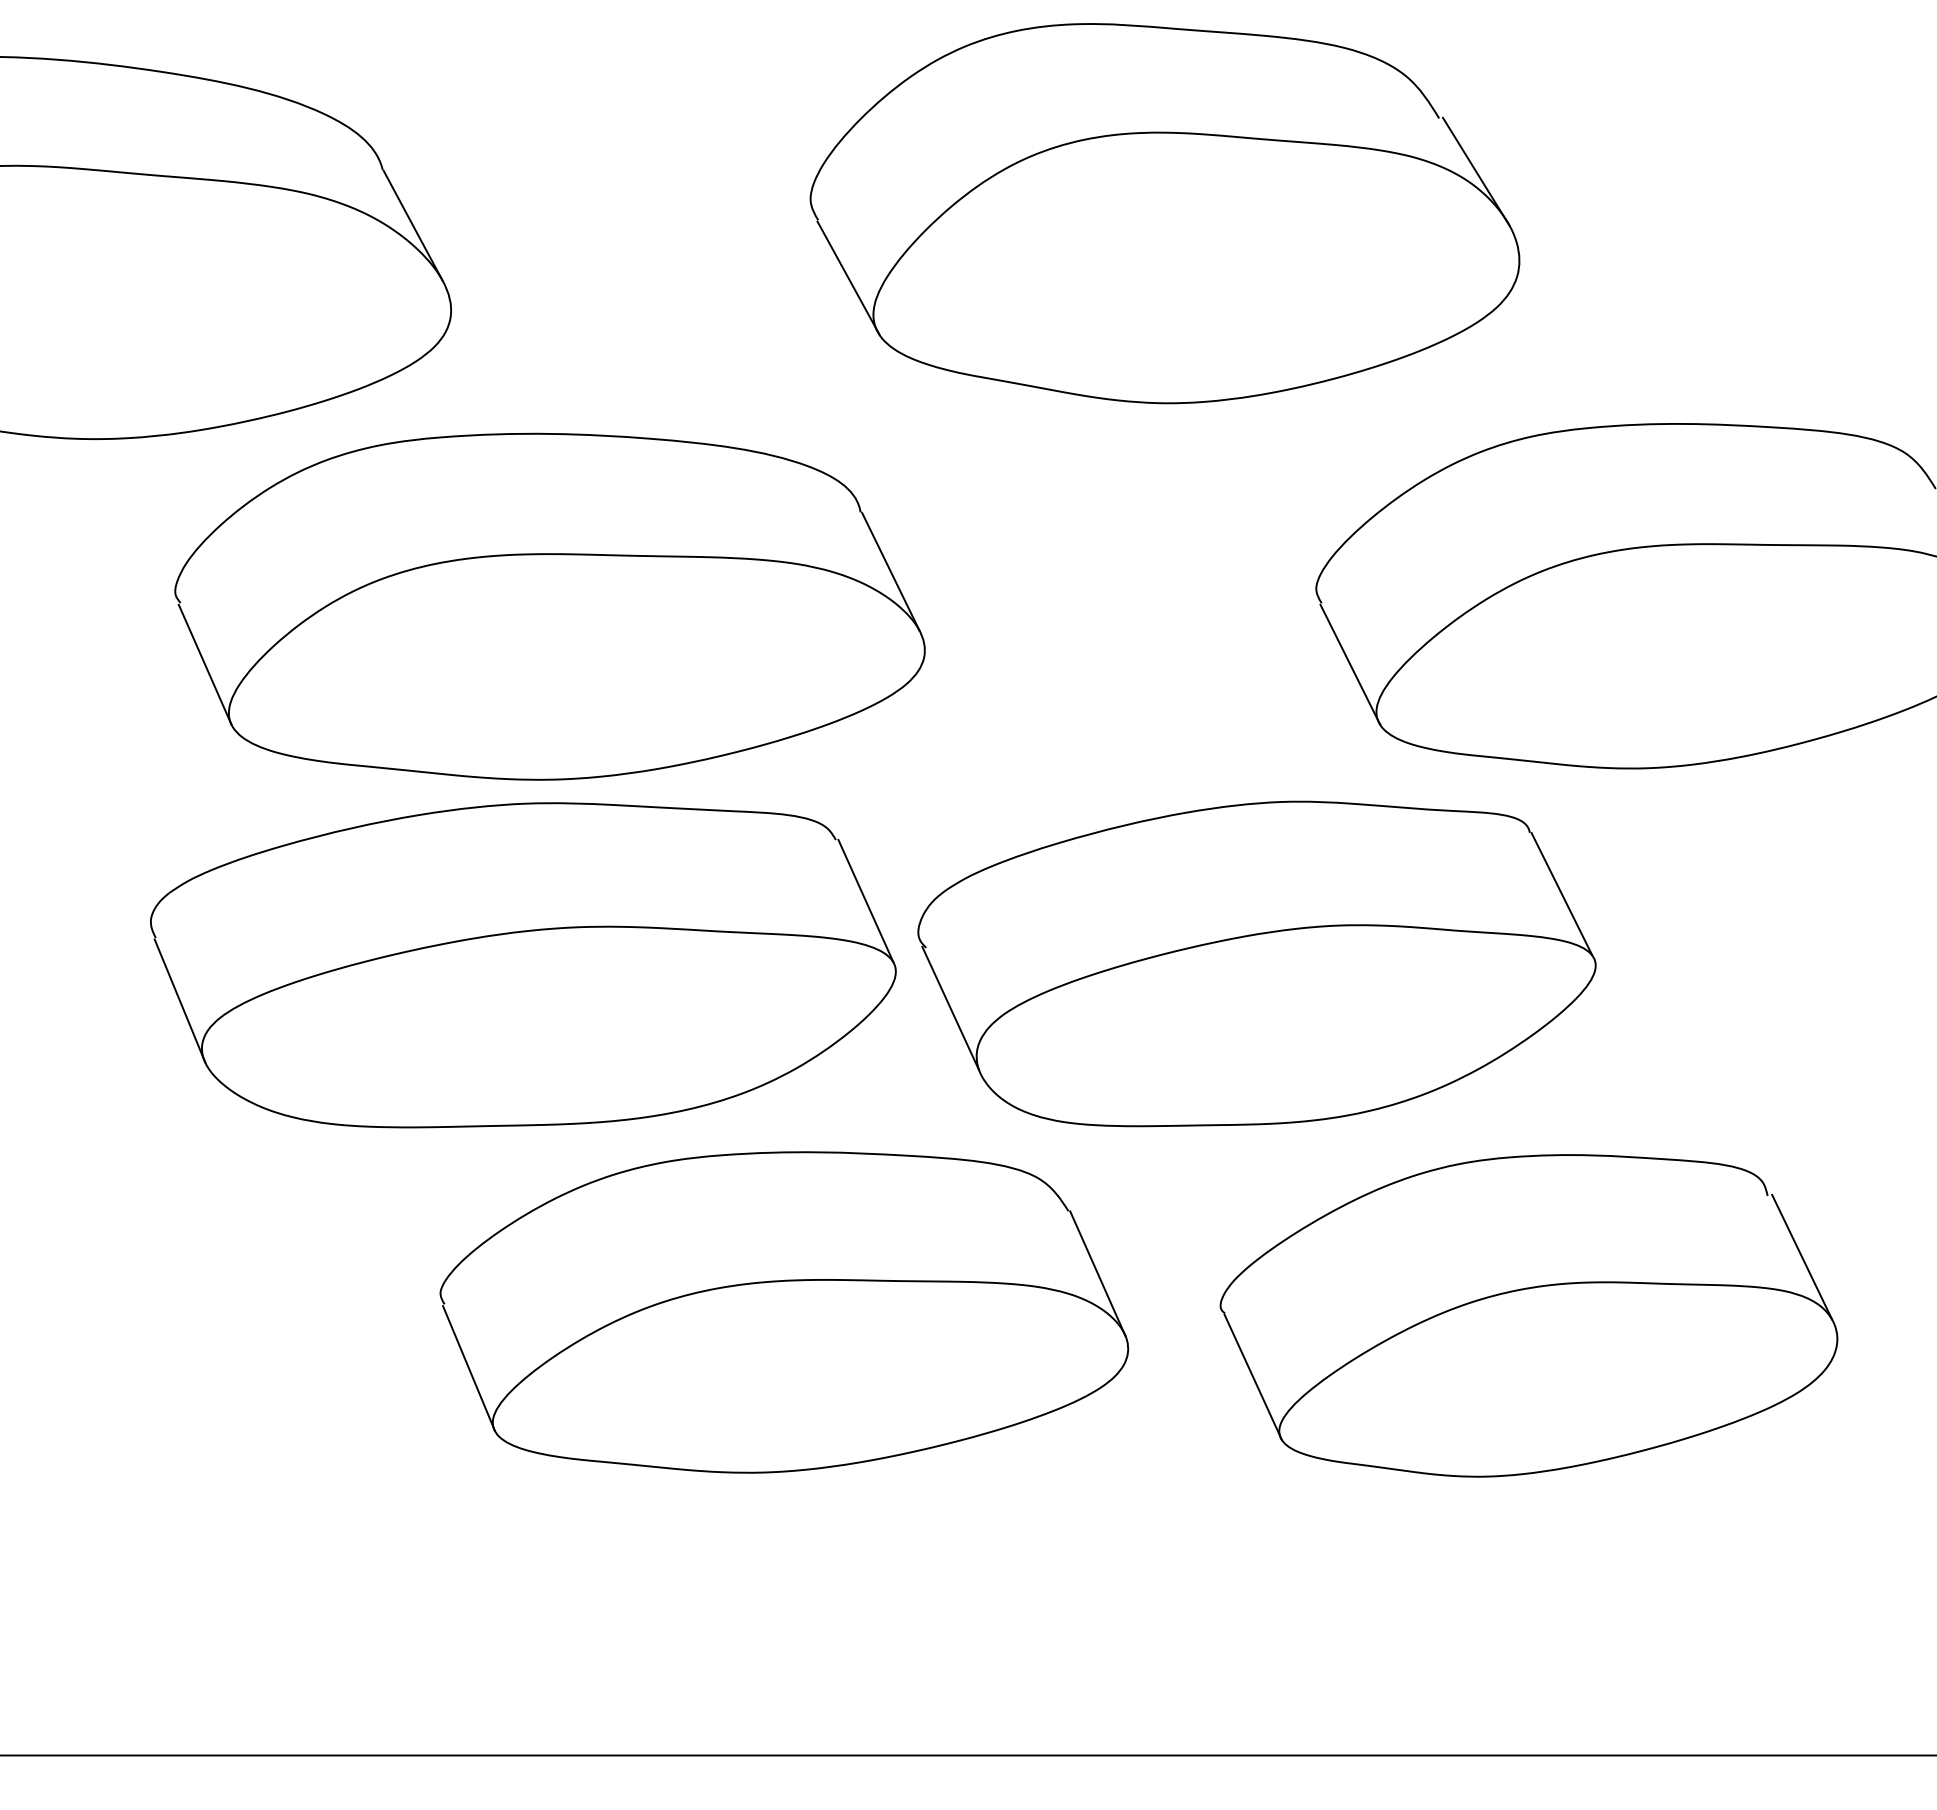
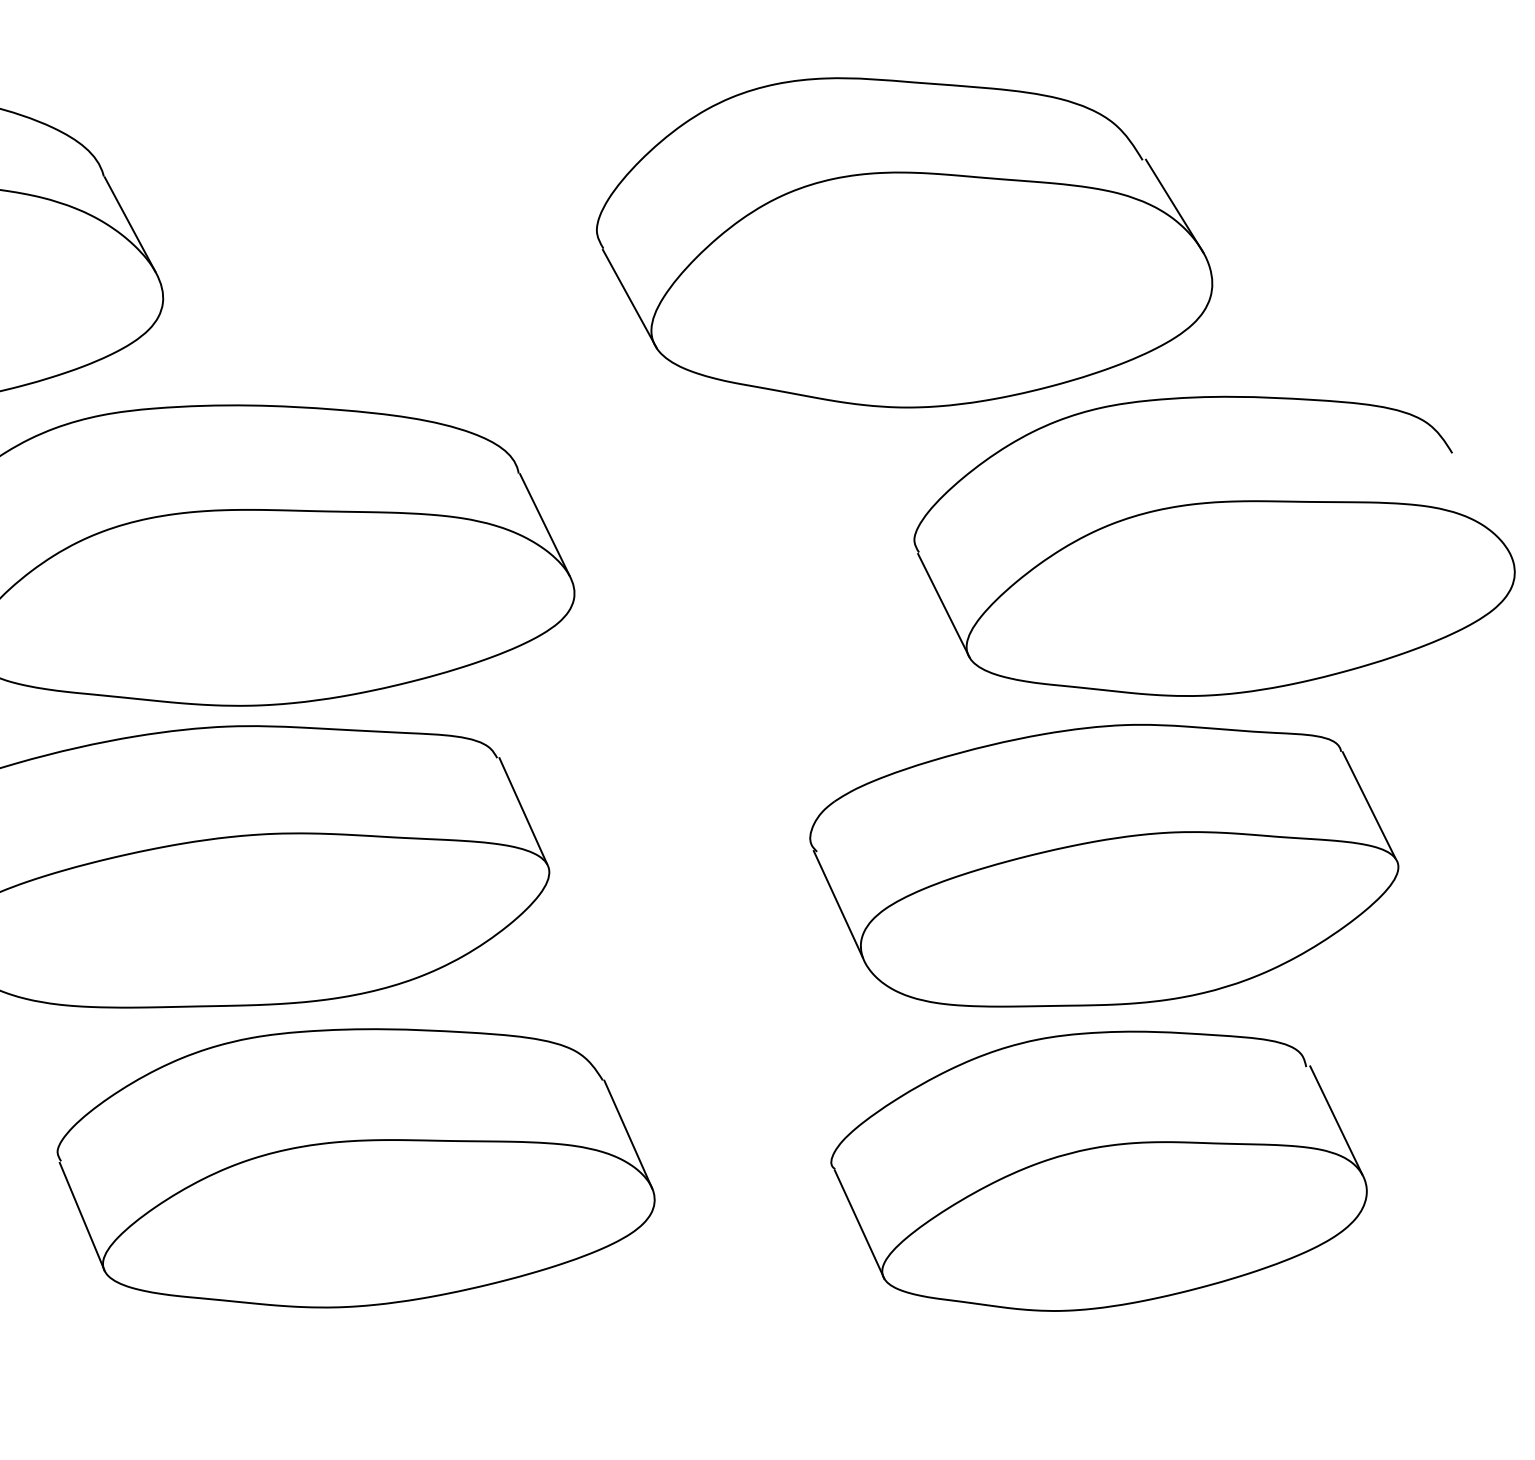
part: (1164, 213) -> (904, 242), moved
part: (1256, 963) -> (1103, 865), moved
part: (784, 1312) -> (356, 1168), moved

